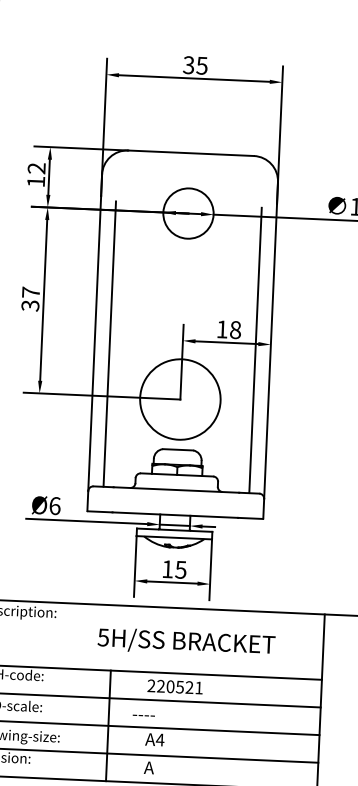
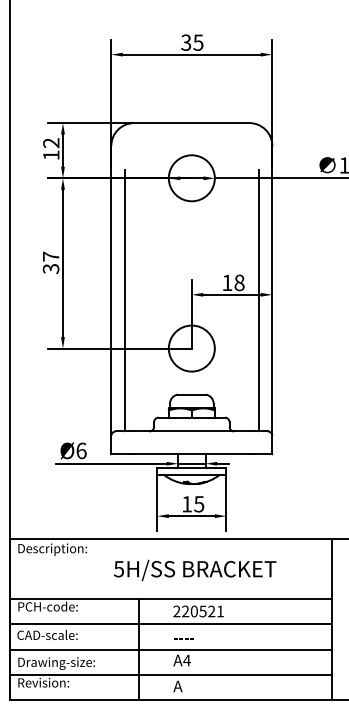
circle: (180, 399) -> (191, 348), size x0.62
text: (186, 642) -> (195, 570), moved
text: (143, 715) -> (183, 638), moved

